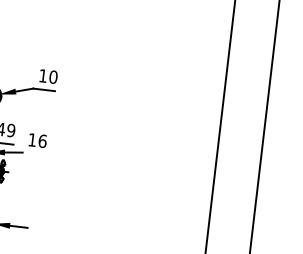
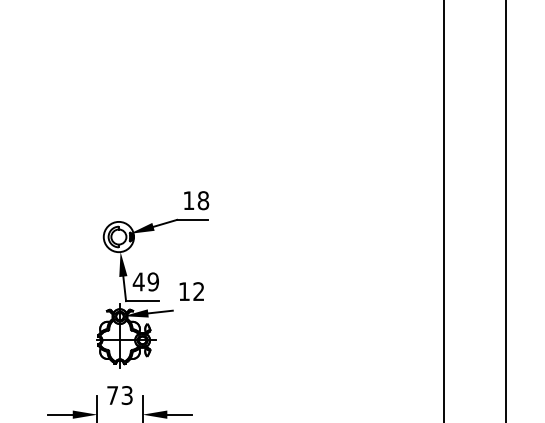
text: (53, 77) -> (203, 200), 10 -> 18
text: (42, 141) -> (198, 291), 16 -> 12

